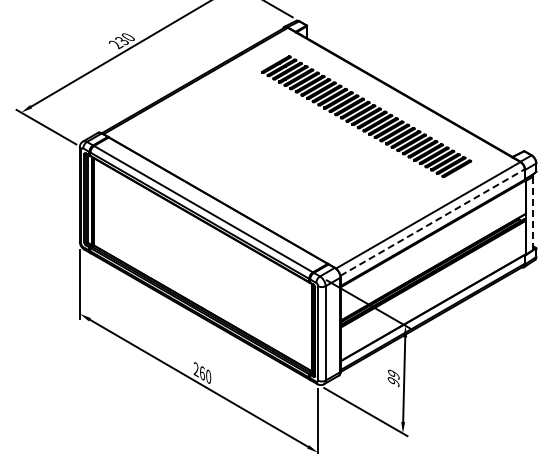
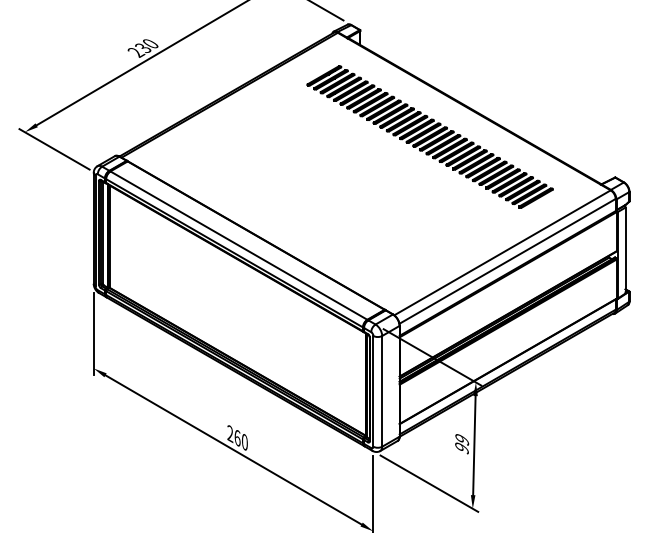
line: (533, 213) -> (626, 250), dashed -> solid
line: (432, 222) -> (507, 261), dashed -> solid

